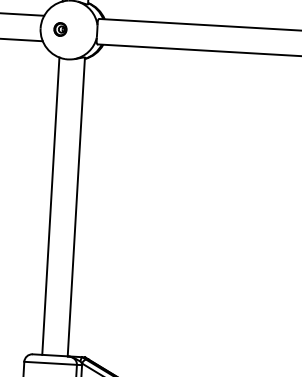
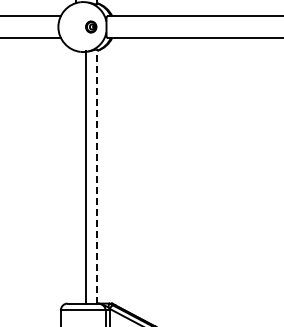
part: (60, 28) -> (91, 26), moved
line: (50, 205) -> (85, 176), moved
line: (76, 206) -> (97, 176), solid -> dashed

